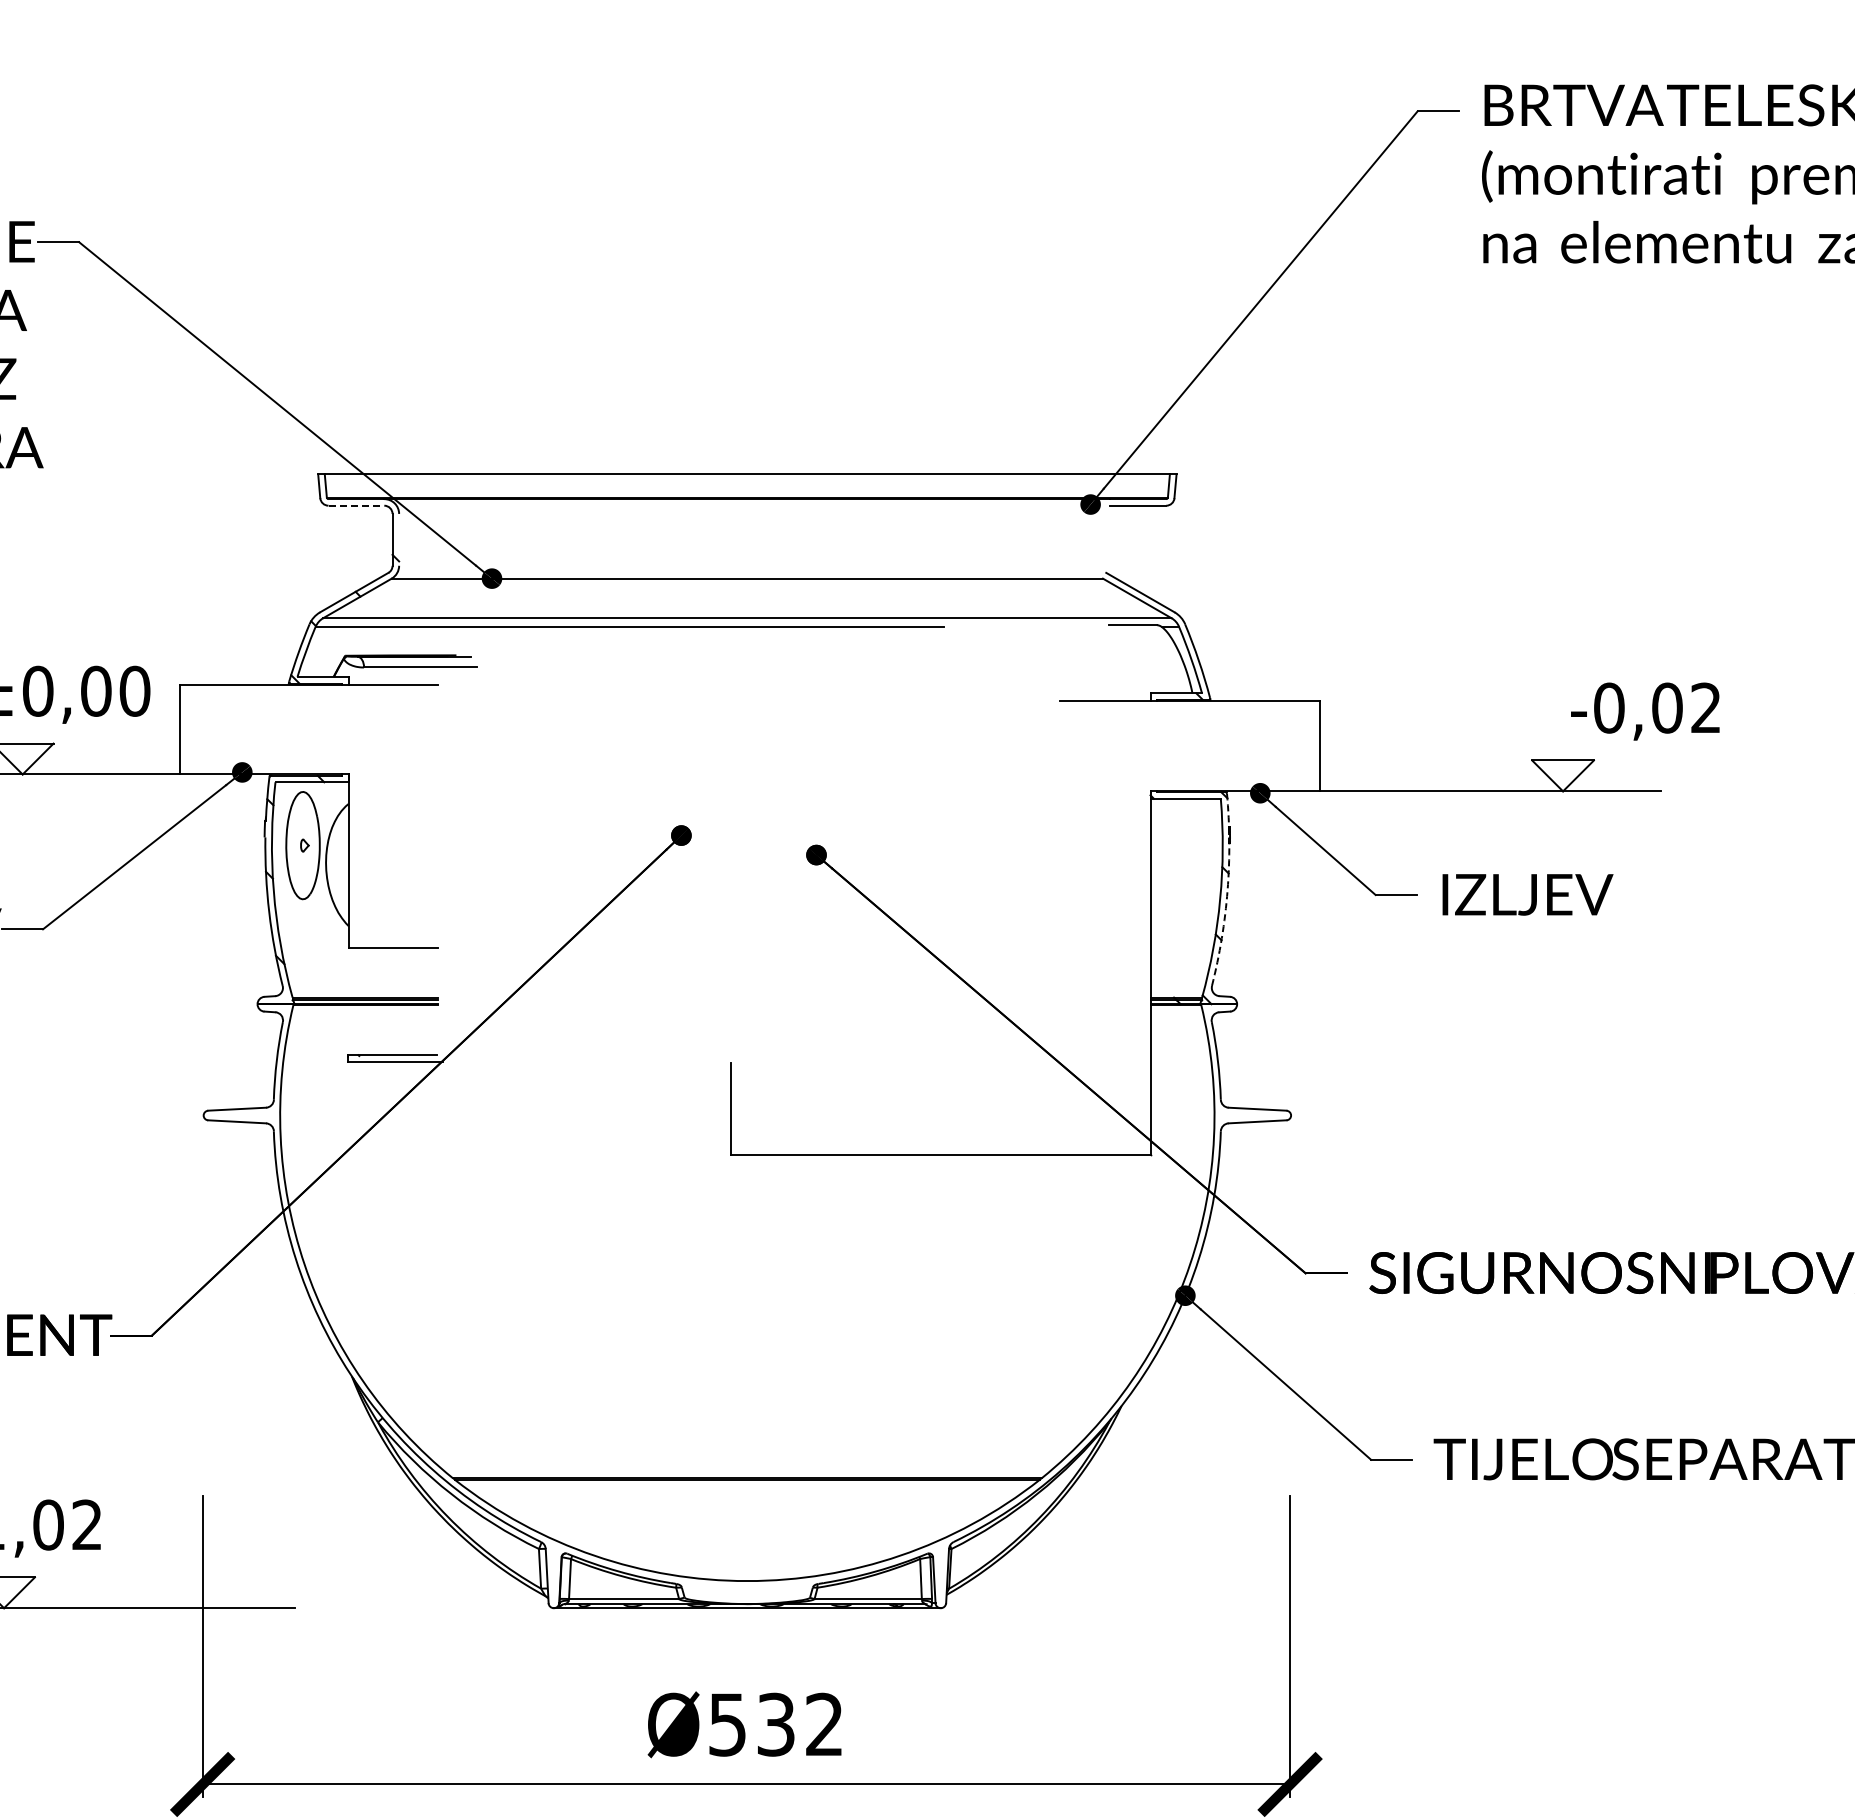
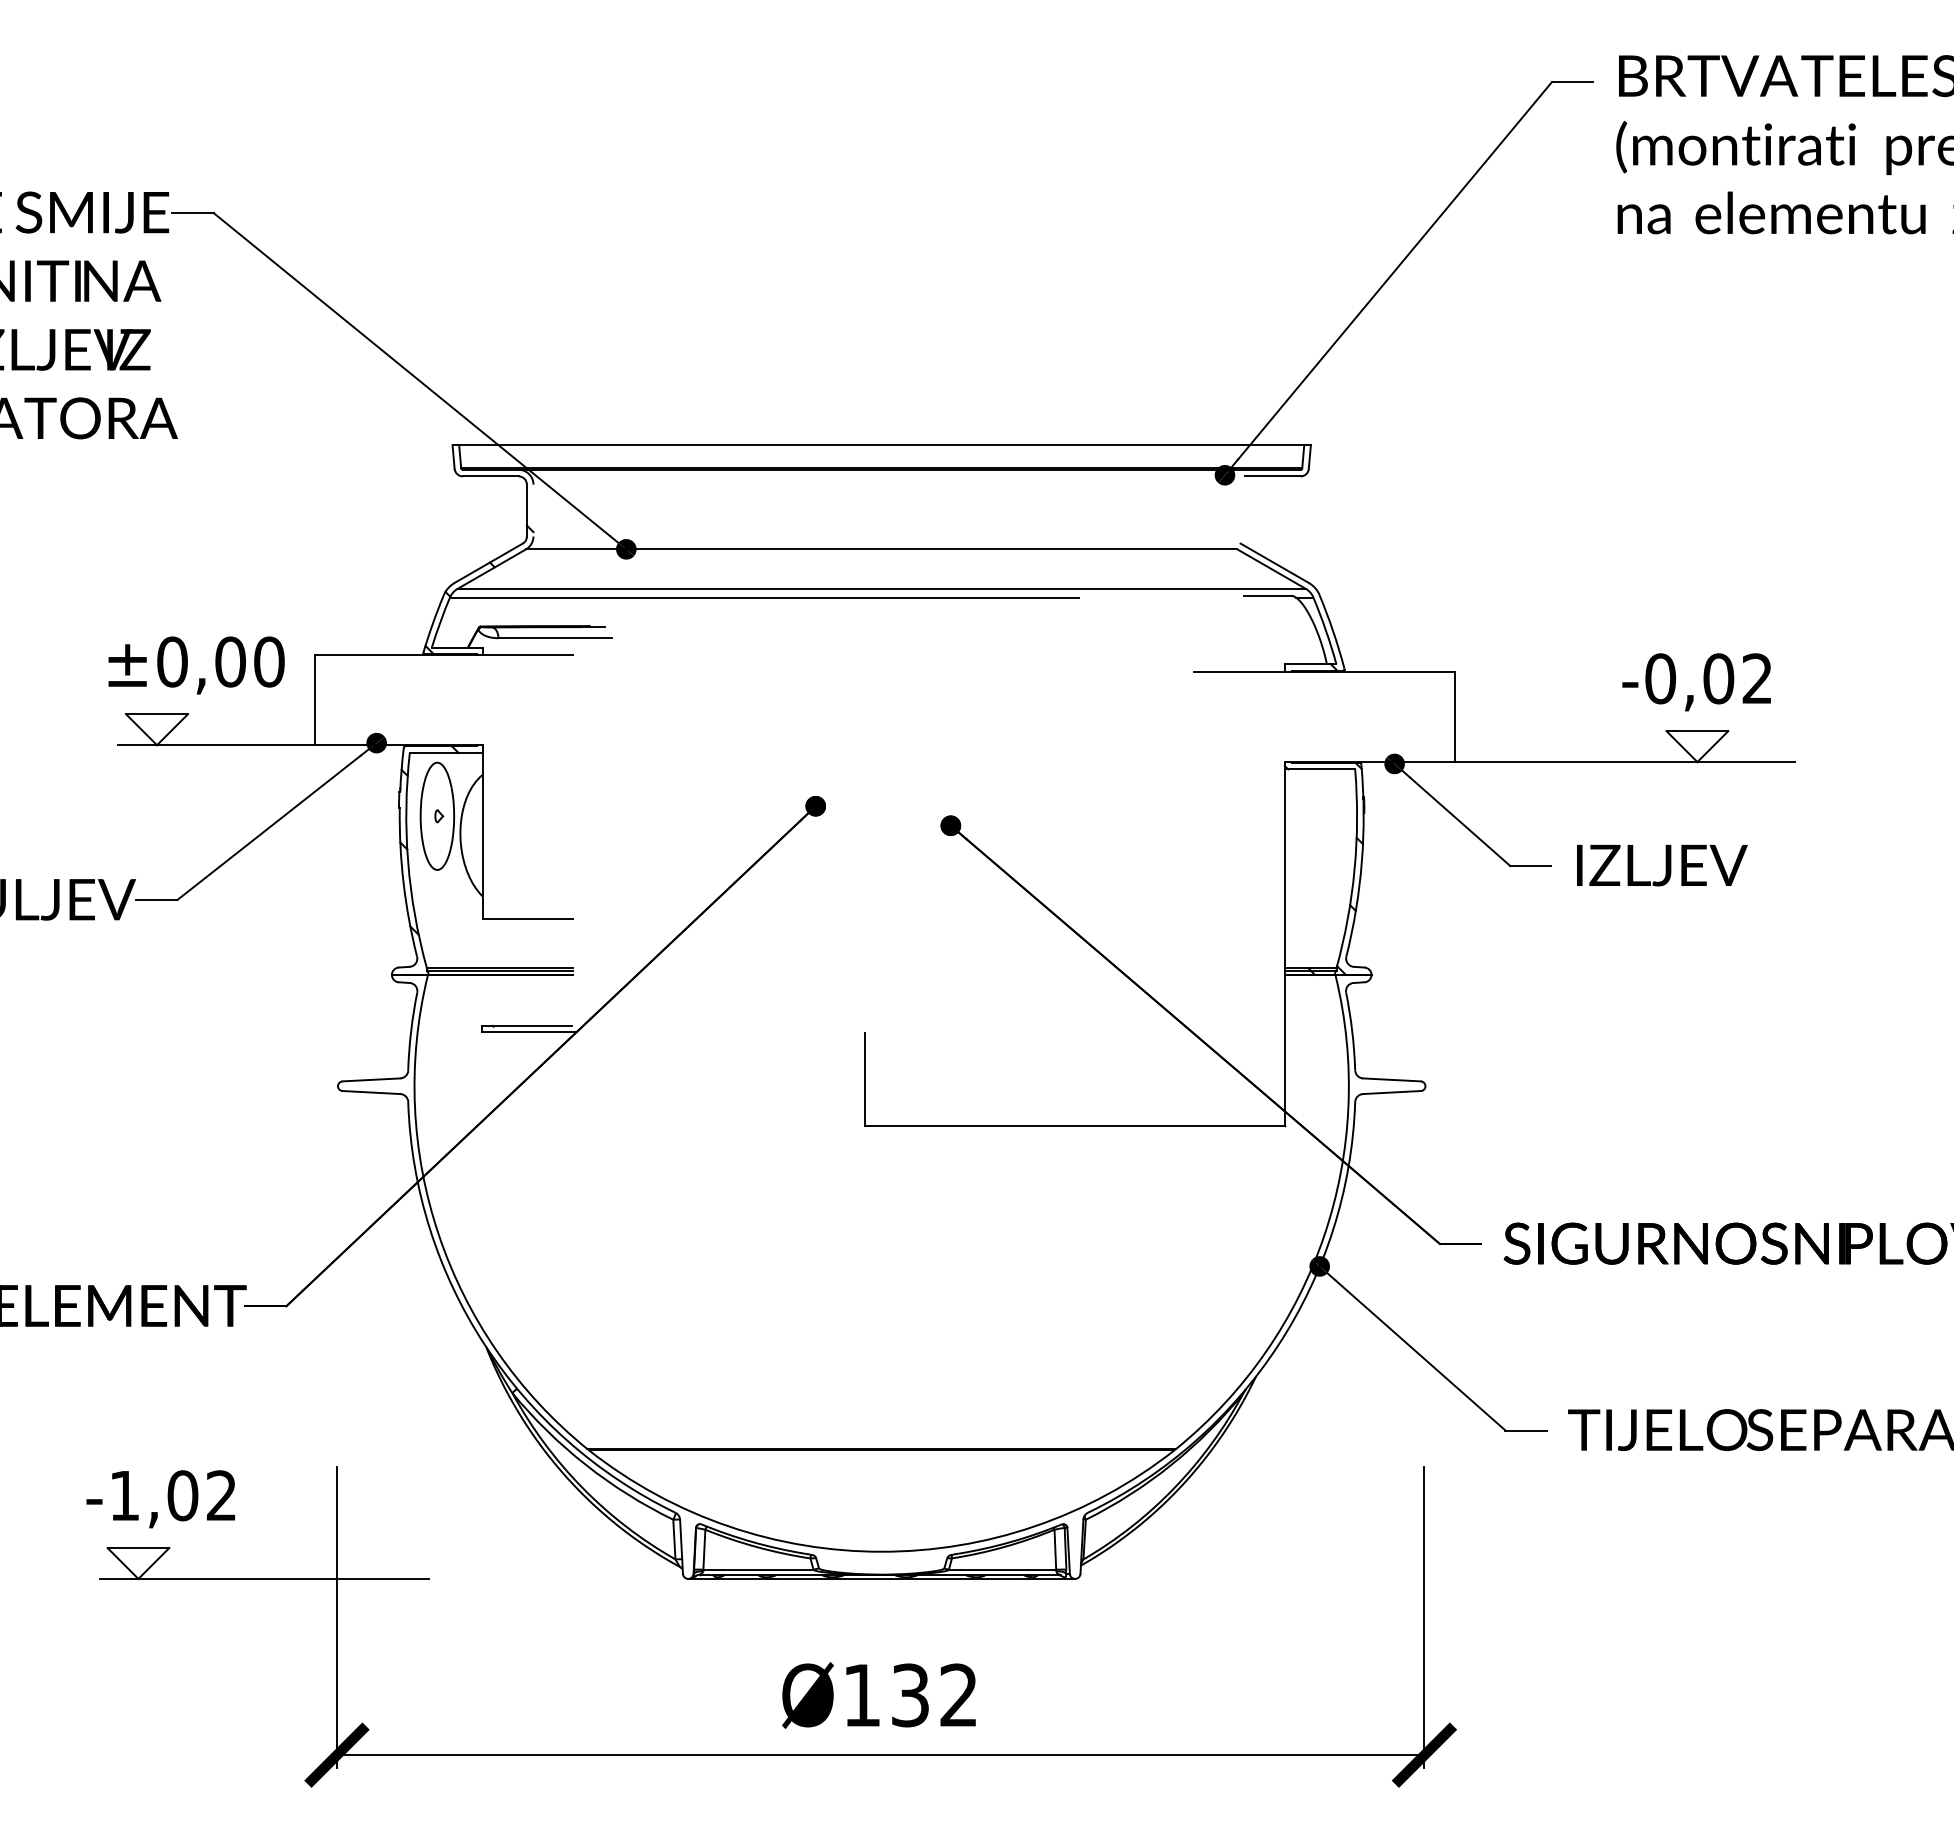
line: (356, 505) -> (490, 476), dashed -> solid
text: (1645, 711) -> (1696, 682), moved
arc: (1227, 890) -> (1361, 861), dashed -> solid
text: (727, 1724) -> (861, 1695), Ø532 -> Ø132

